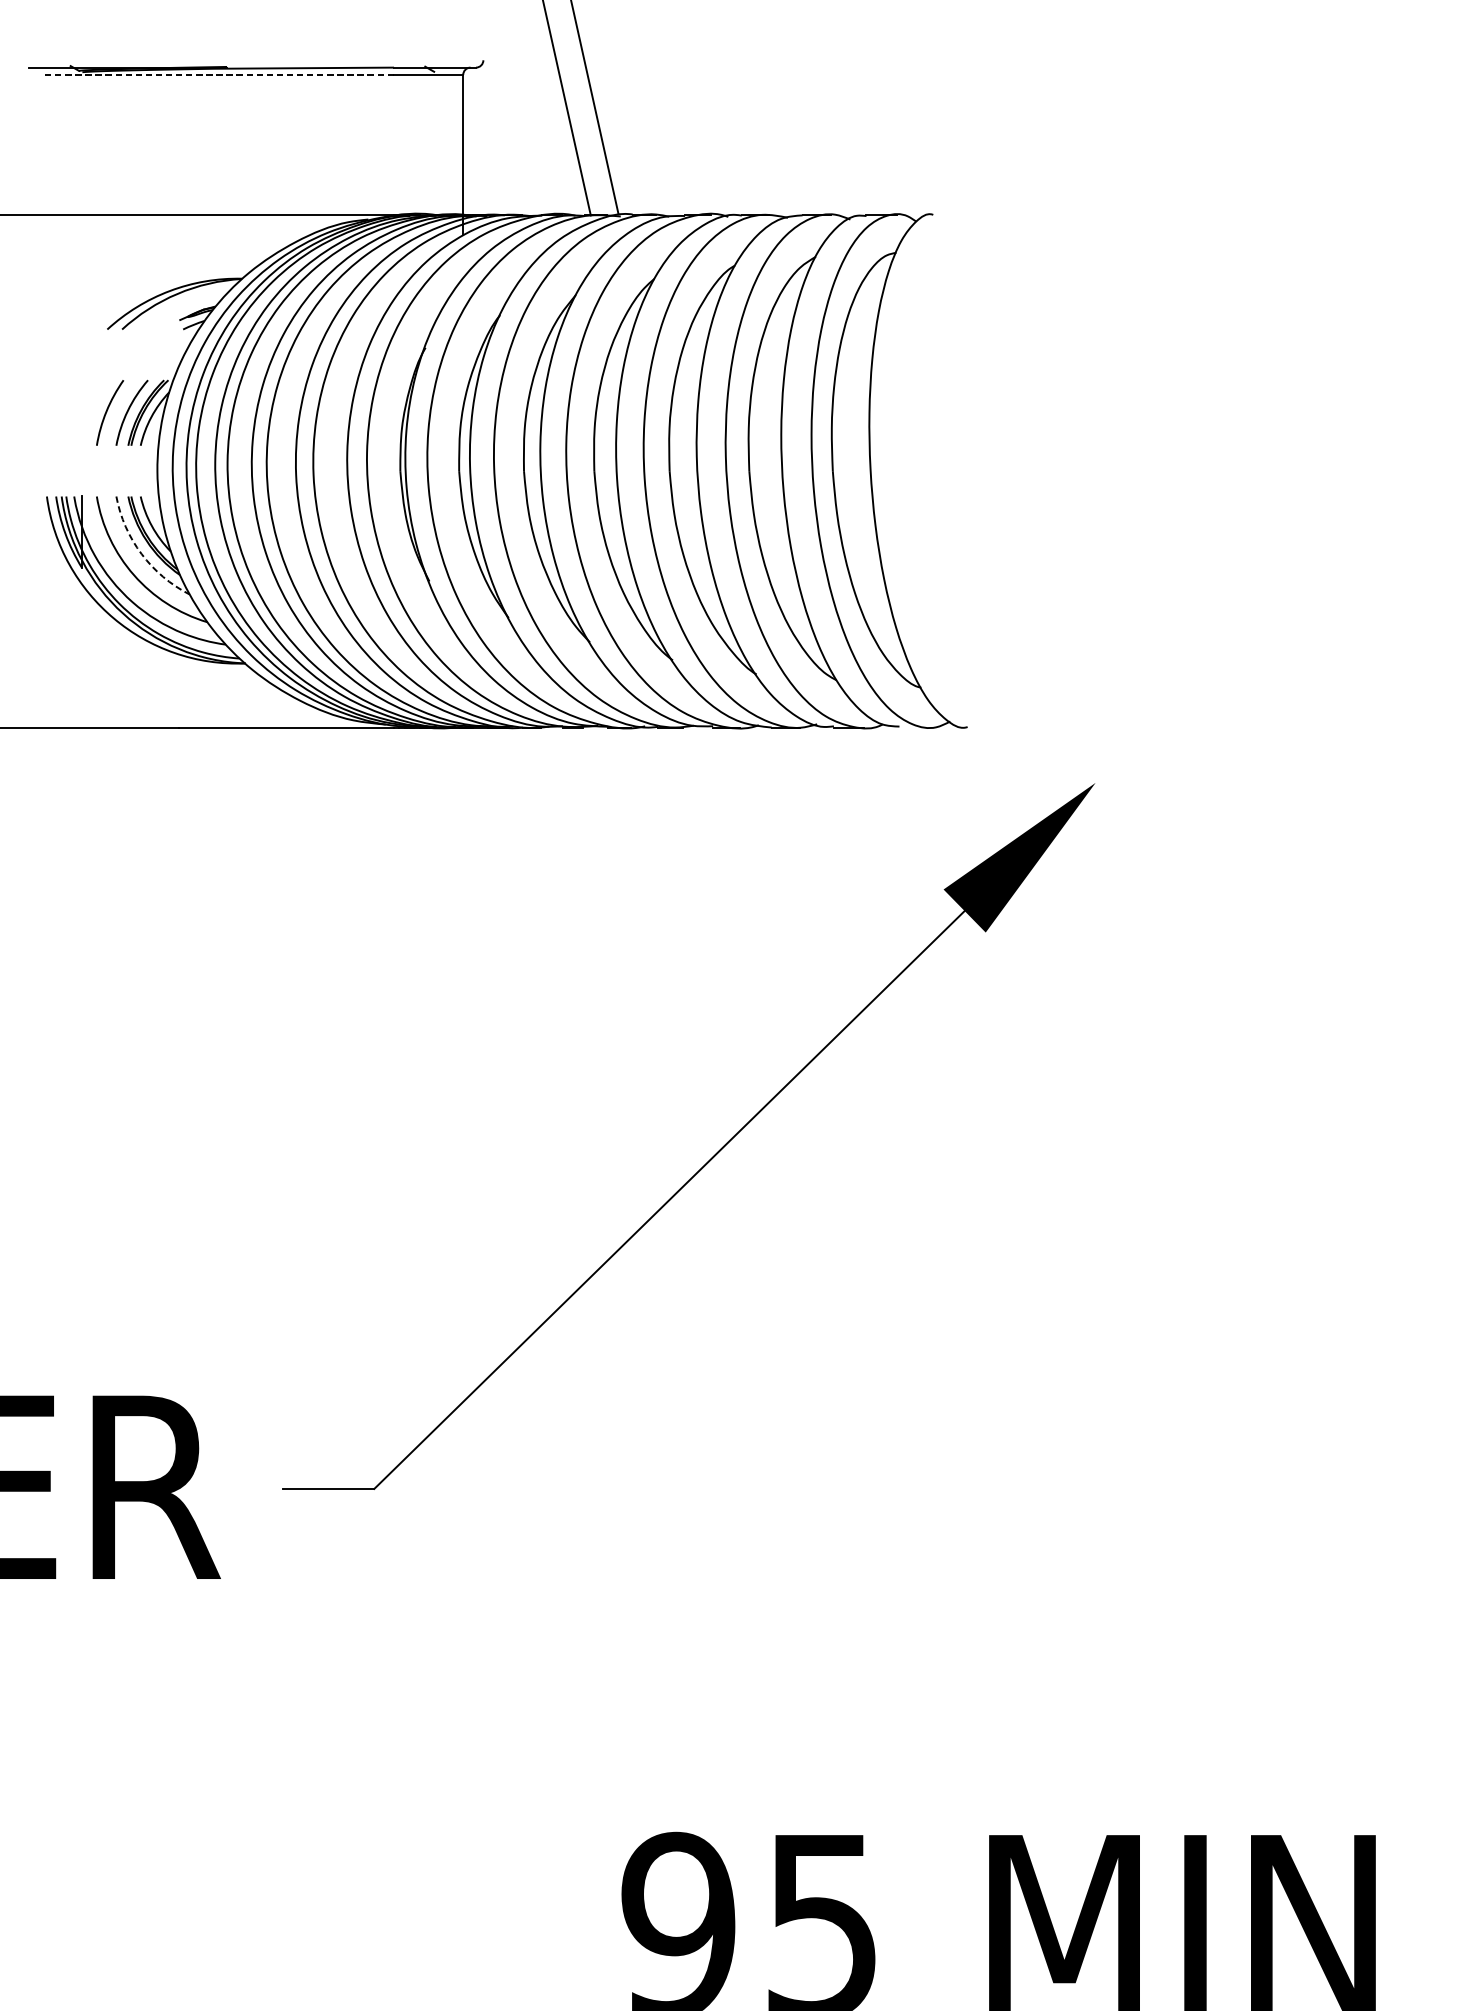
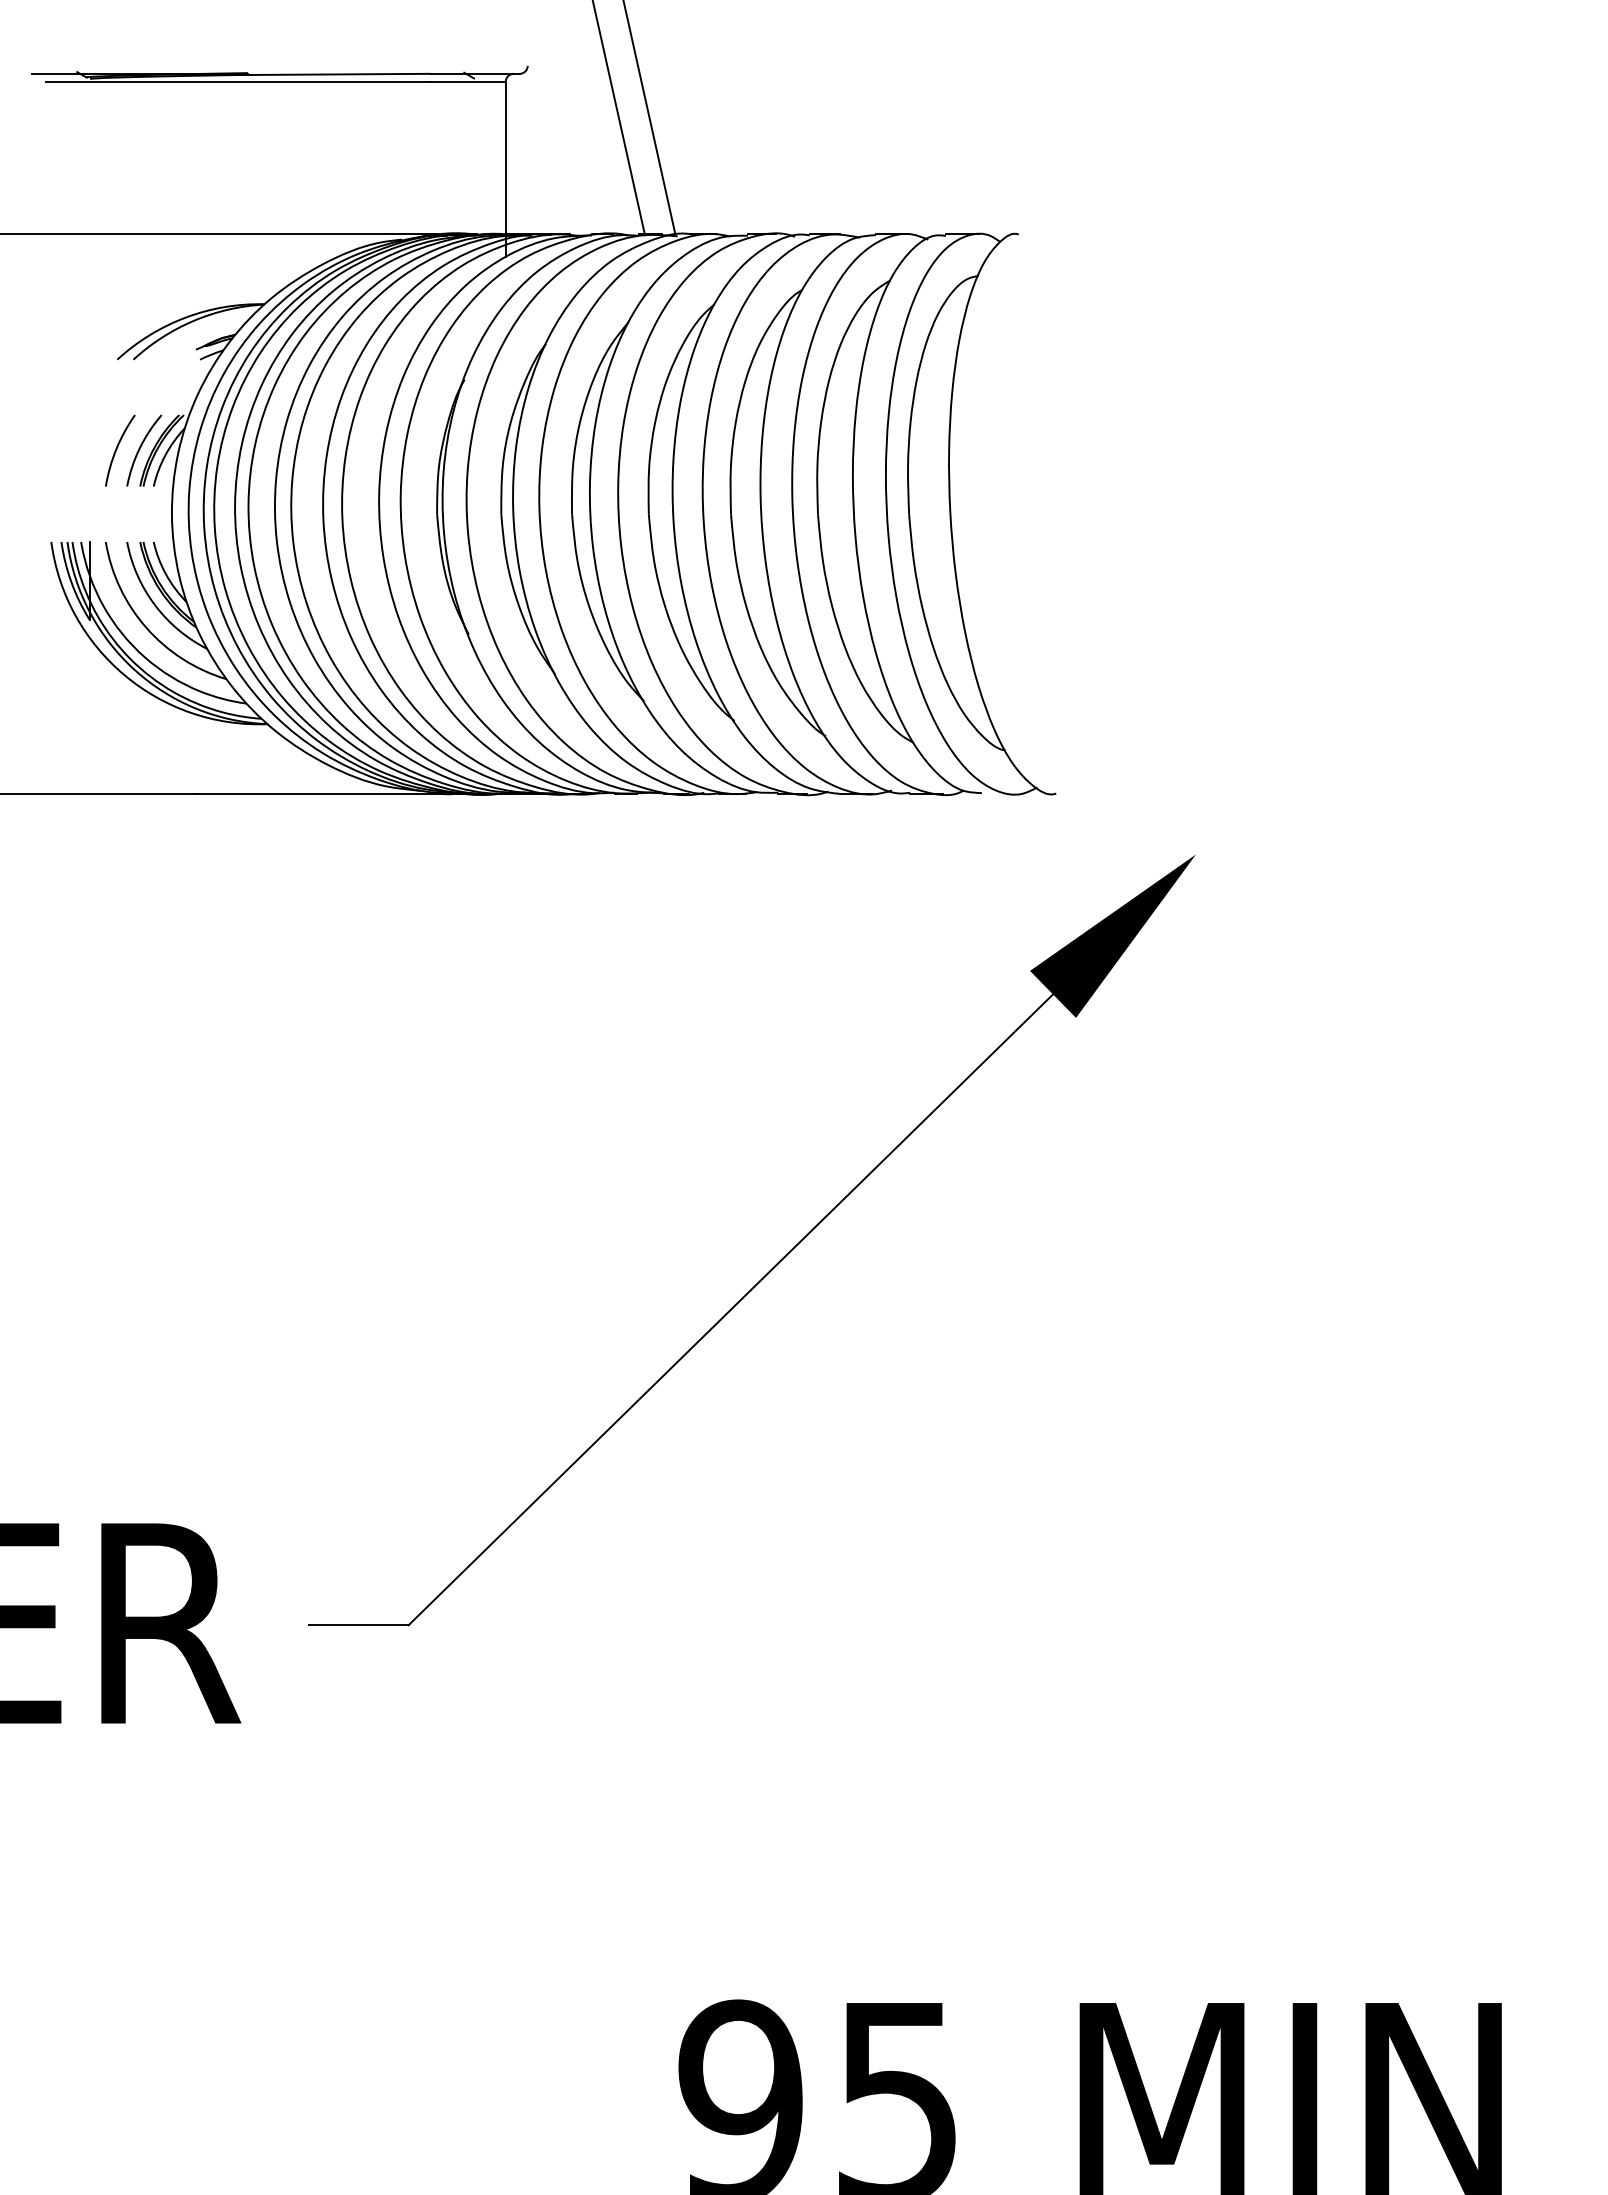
line: (217, 74) -> (237, 81), dashed -> solid
arc: (141, 553) -> (154, 604), dashed -> solid

